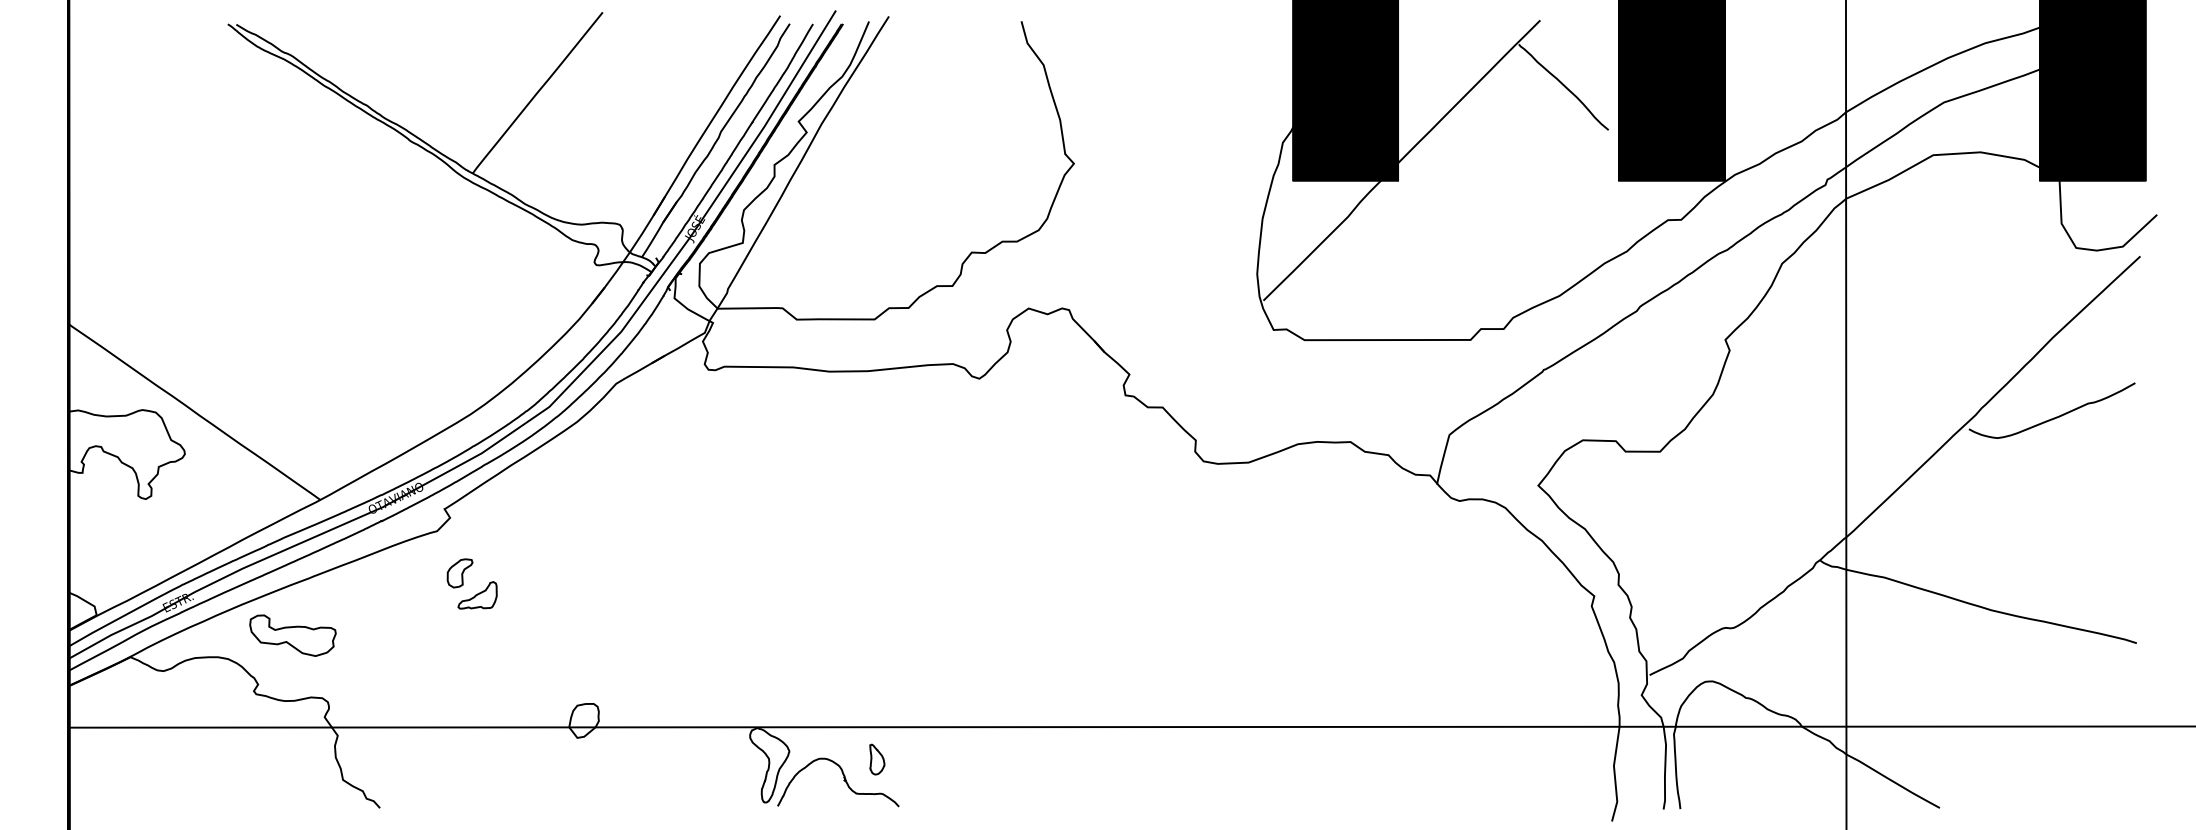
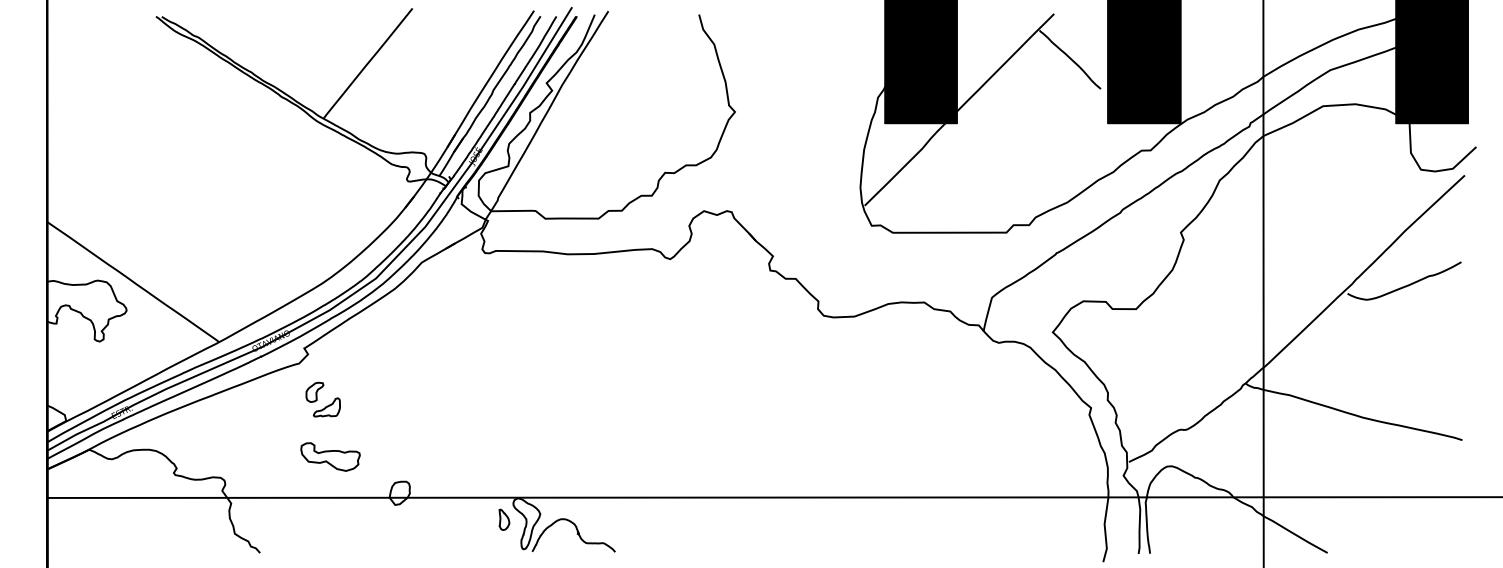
part: (292, 634) -> (330, 456), moved
part: (877, 759) -> (504, 519), moved

